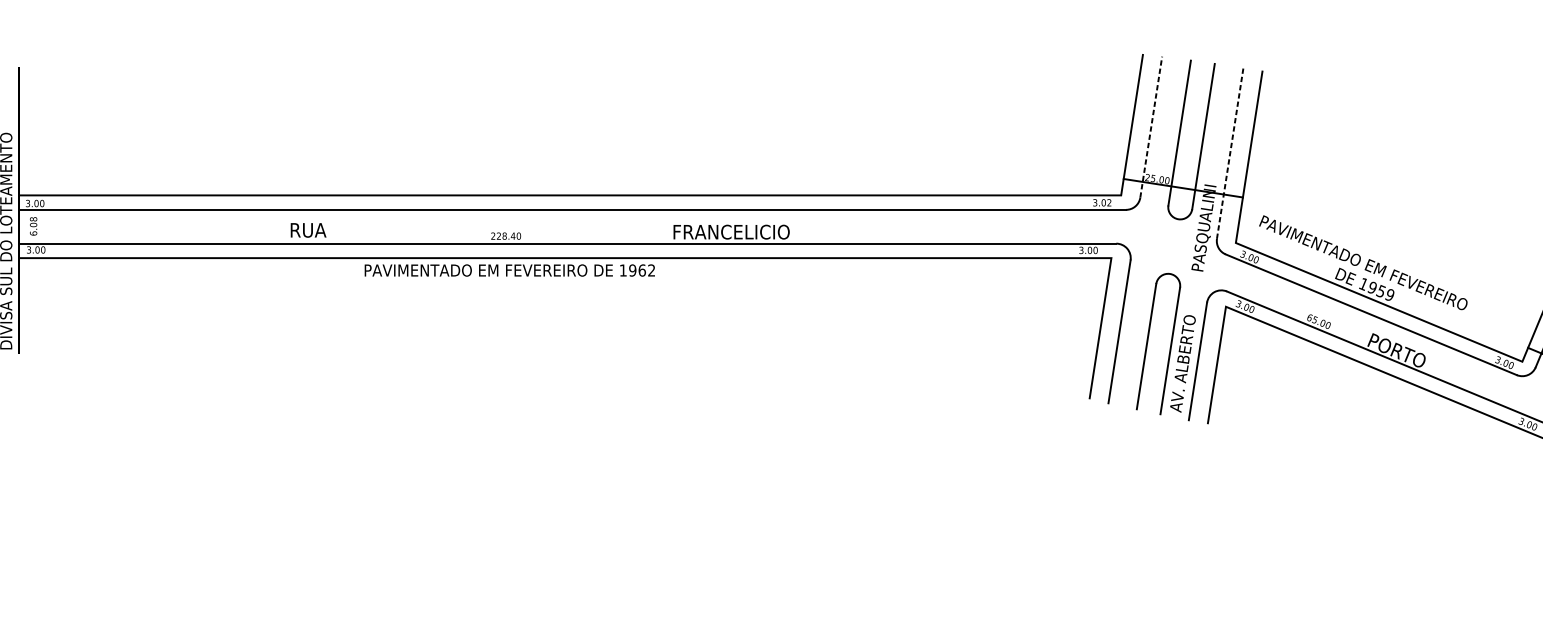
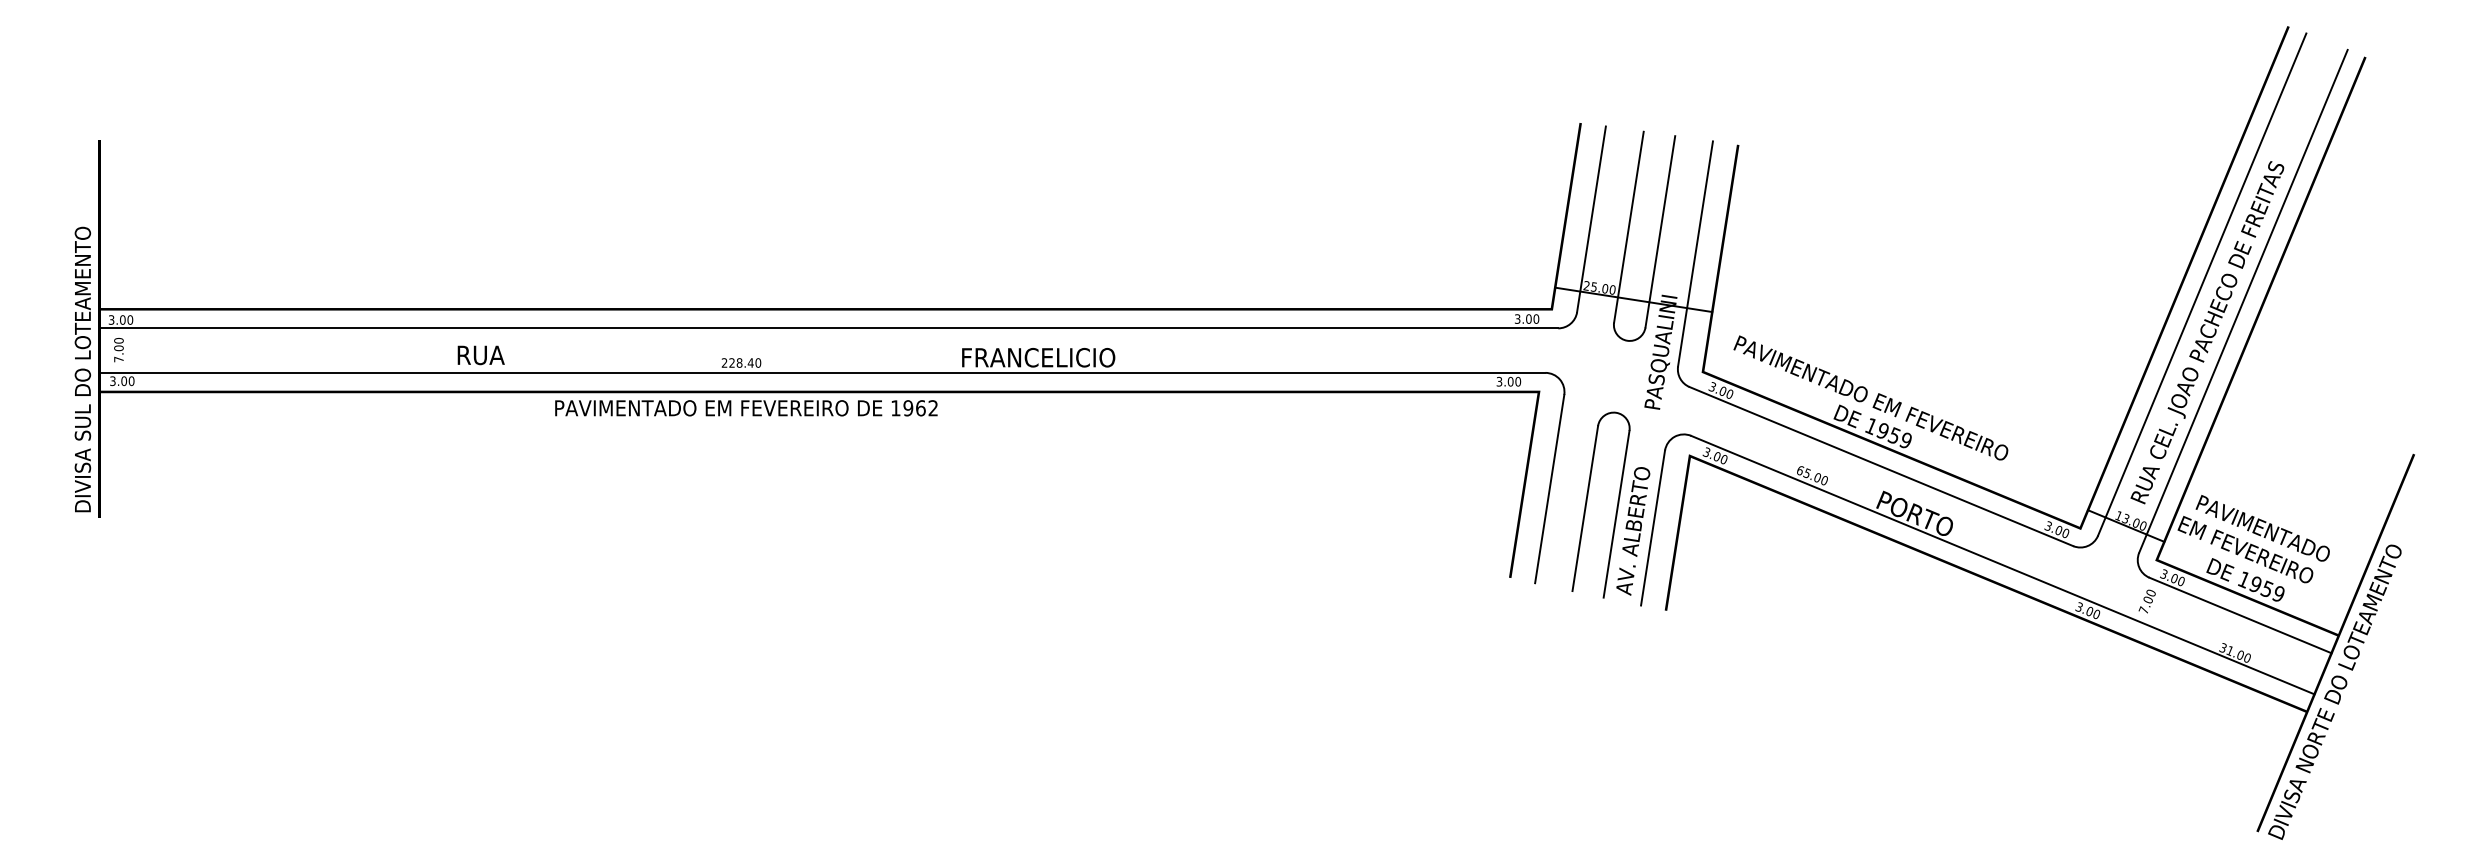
line: (1151, 127) -> (1591, 219), dashed -> solid
line: (1230, 153) -> (1695, 253), dashed -> solid
text: (1109, 202) -> (1536, 318), 3.02 -> 3.00
text: (33, 225) -> (118, 349), 6.08 -> 7.00

